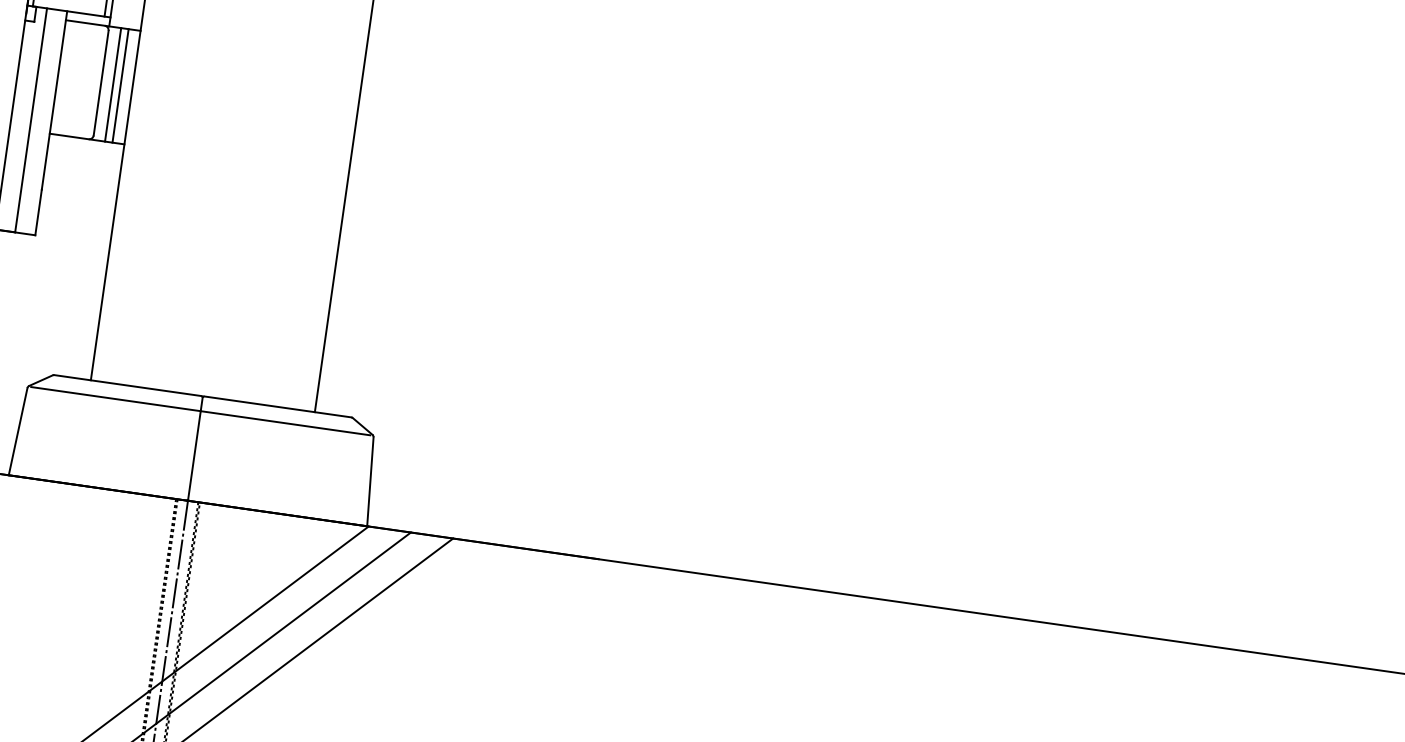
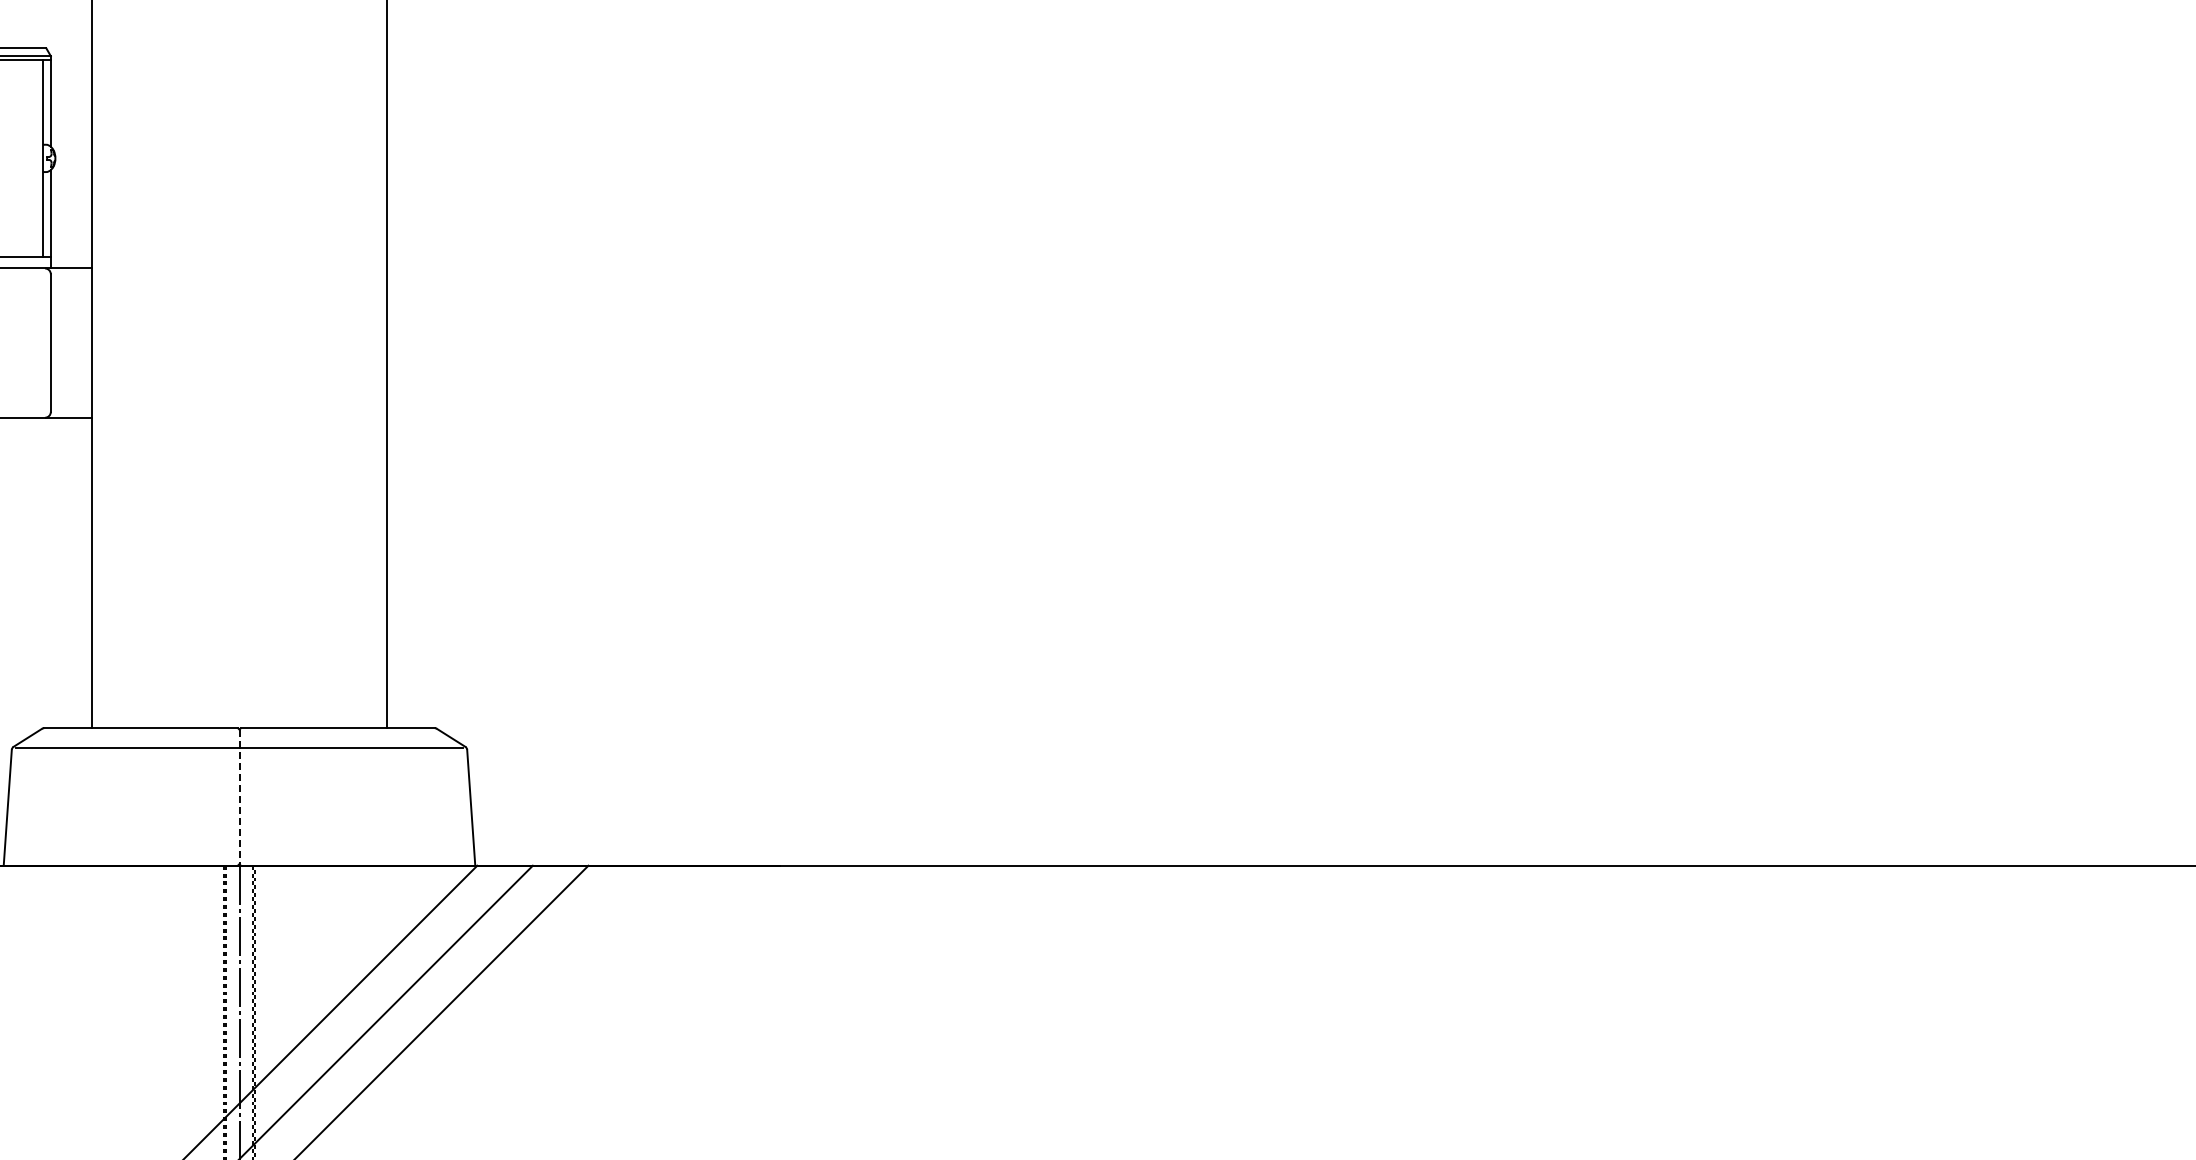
line: (113, 84) -> (66, 342), removed
line: (120, 85) -> (76, 342), removed
line: (195, 448) -> (239, 796), solid -> dashed

